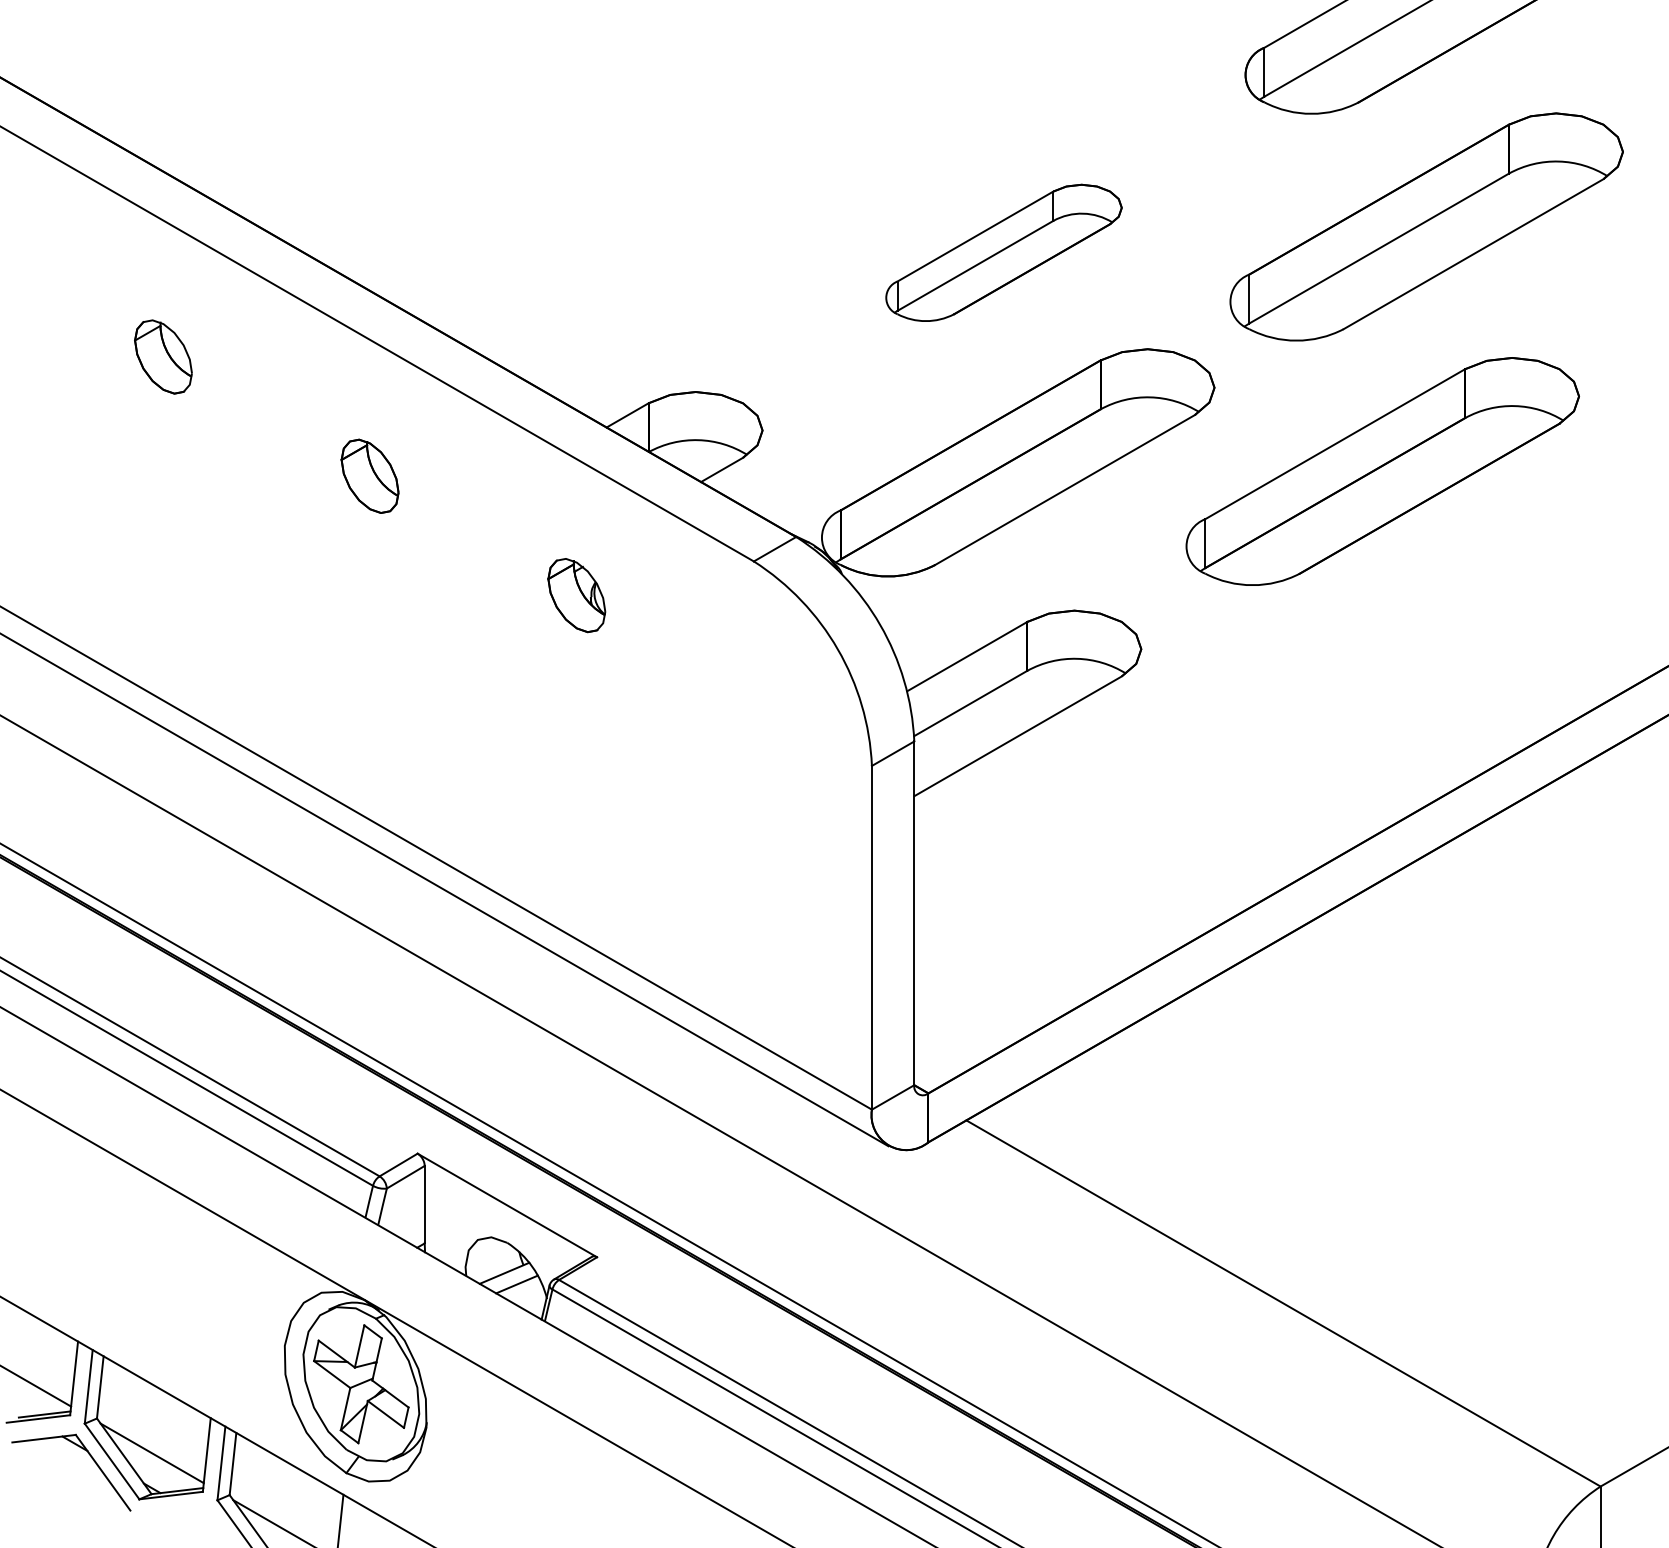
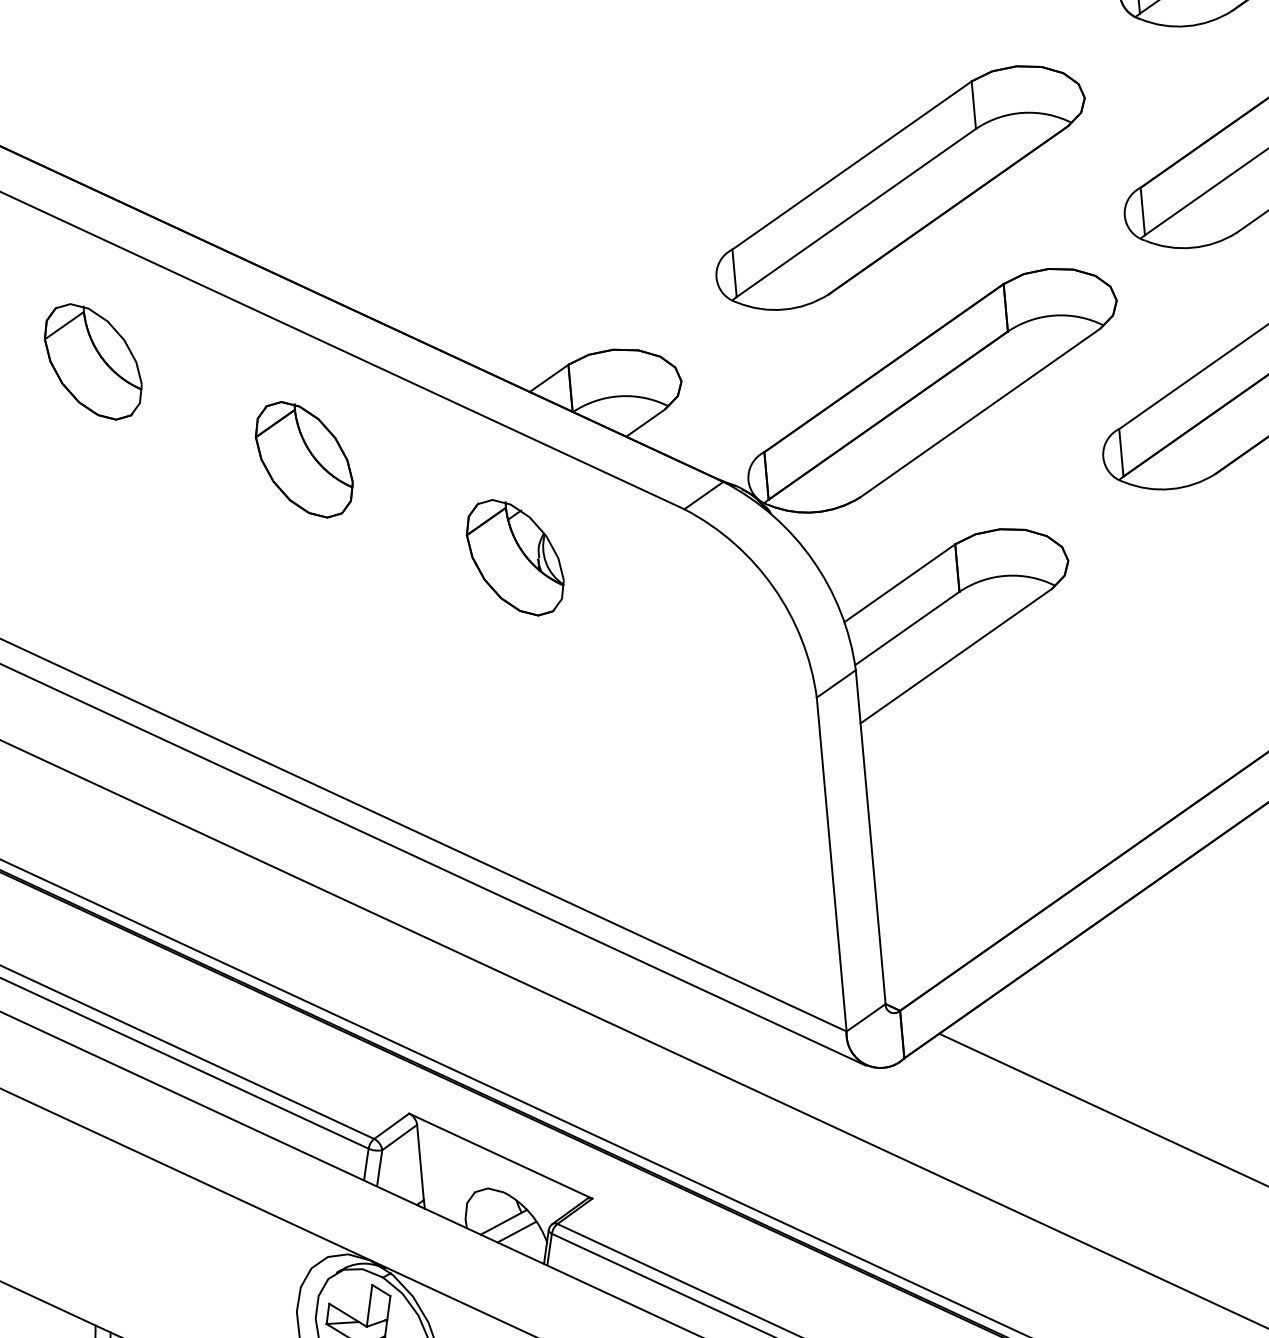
part: (1003, 252) -> (900, 187), size x1.67
part: (163, 356) -> (93, 361), size x1.67
part: (369, 476) -> (303, 460), size x1.67
part: (576, 595) -> (515, 557), size x1.67

